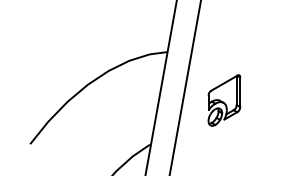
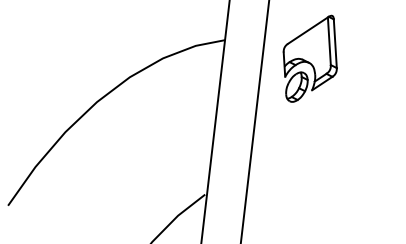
part: (224, 100) -> (310, 58), moved

